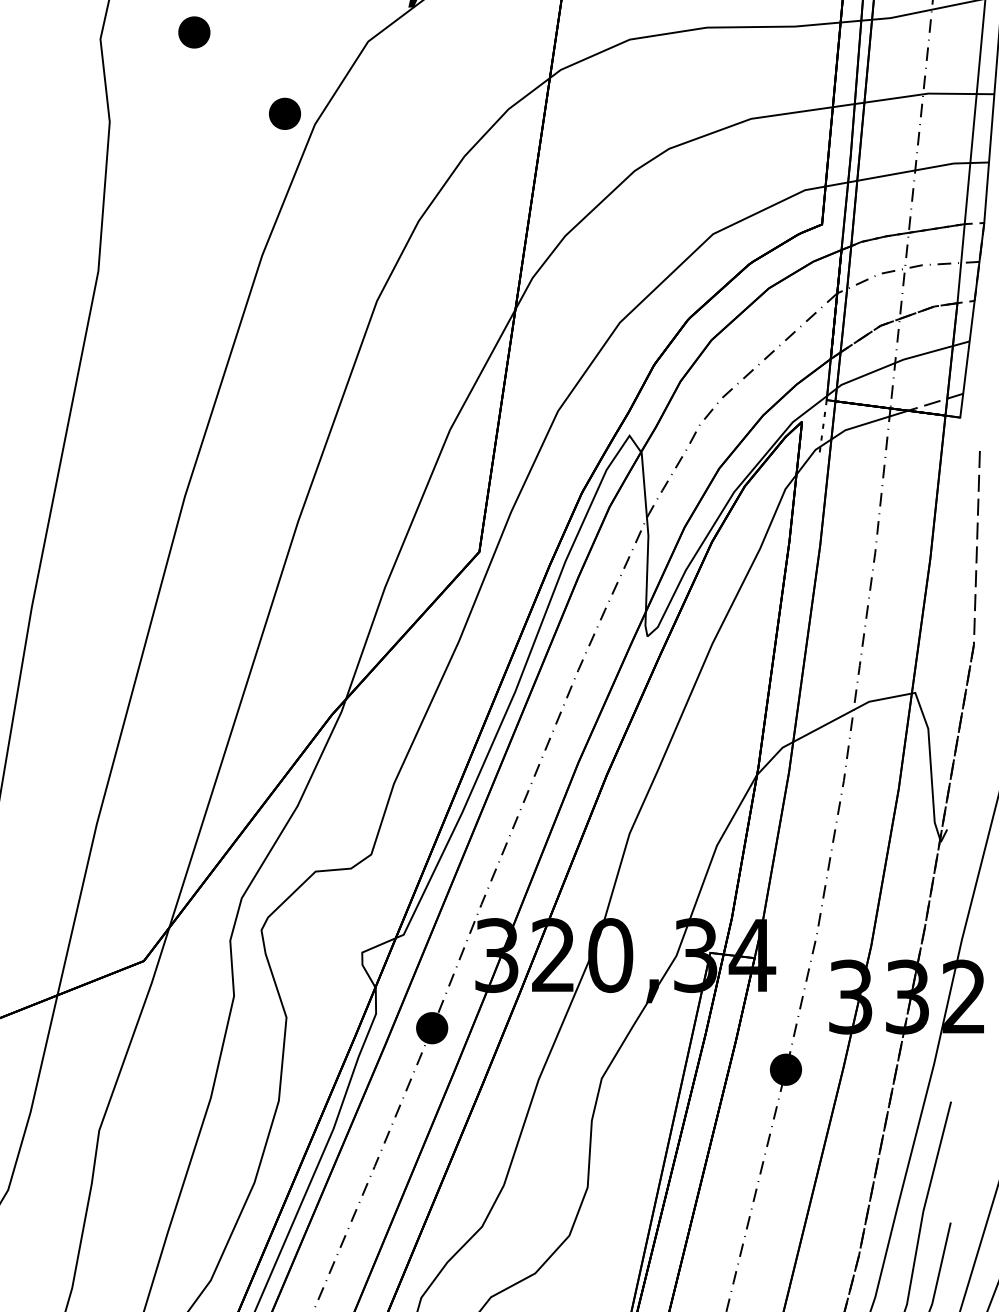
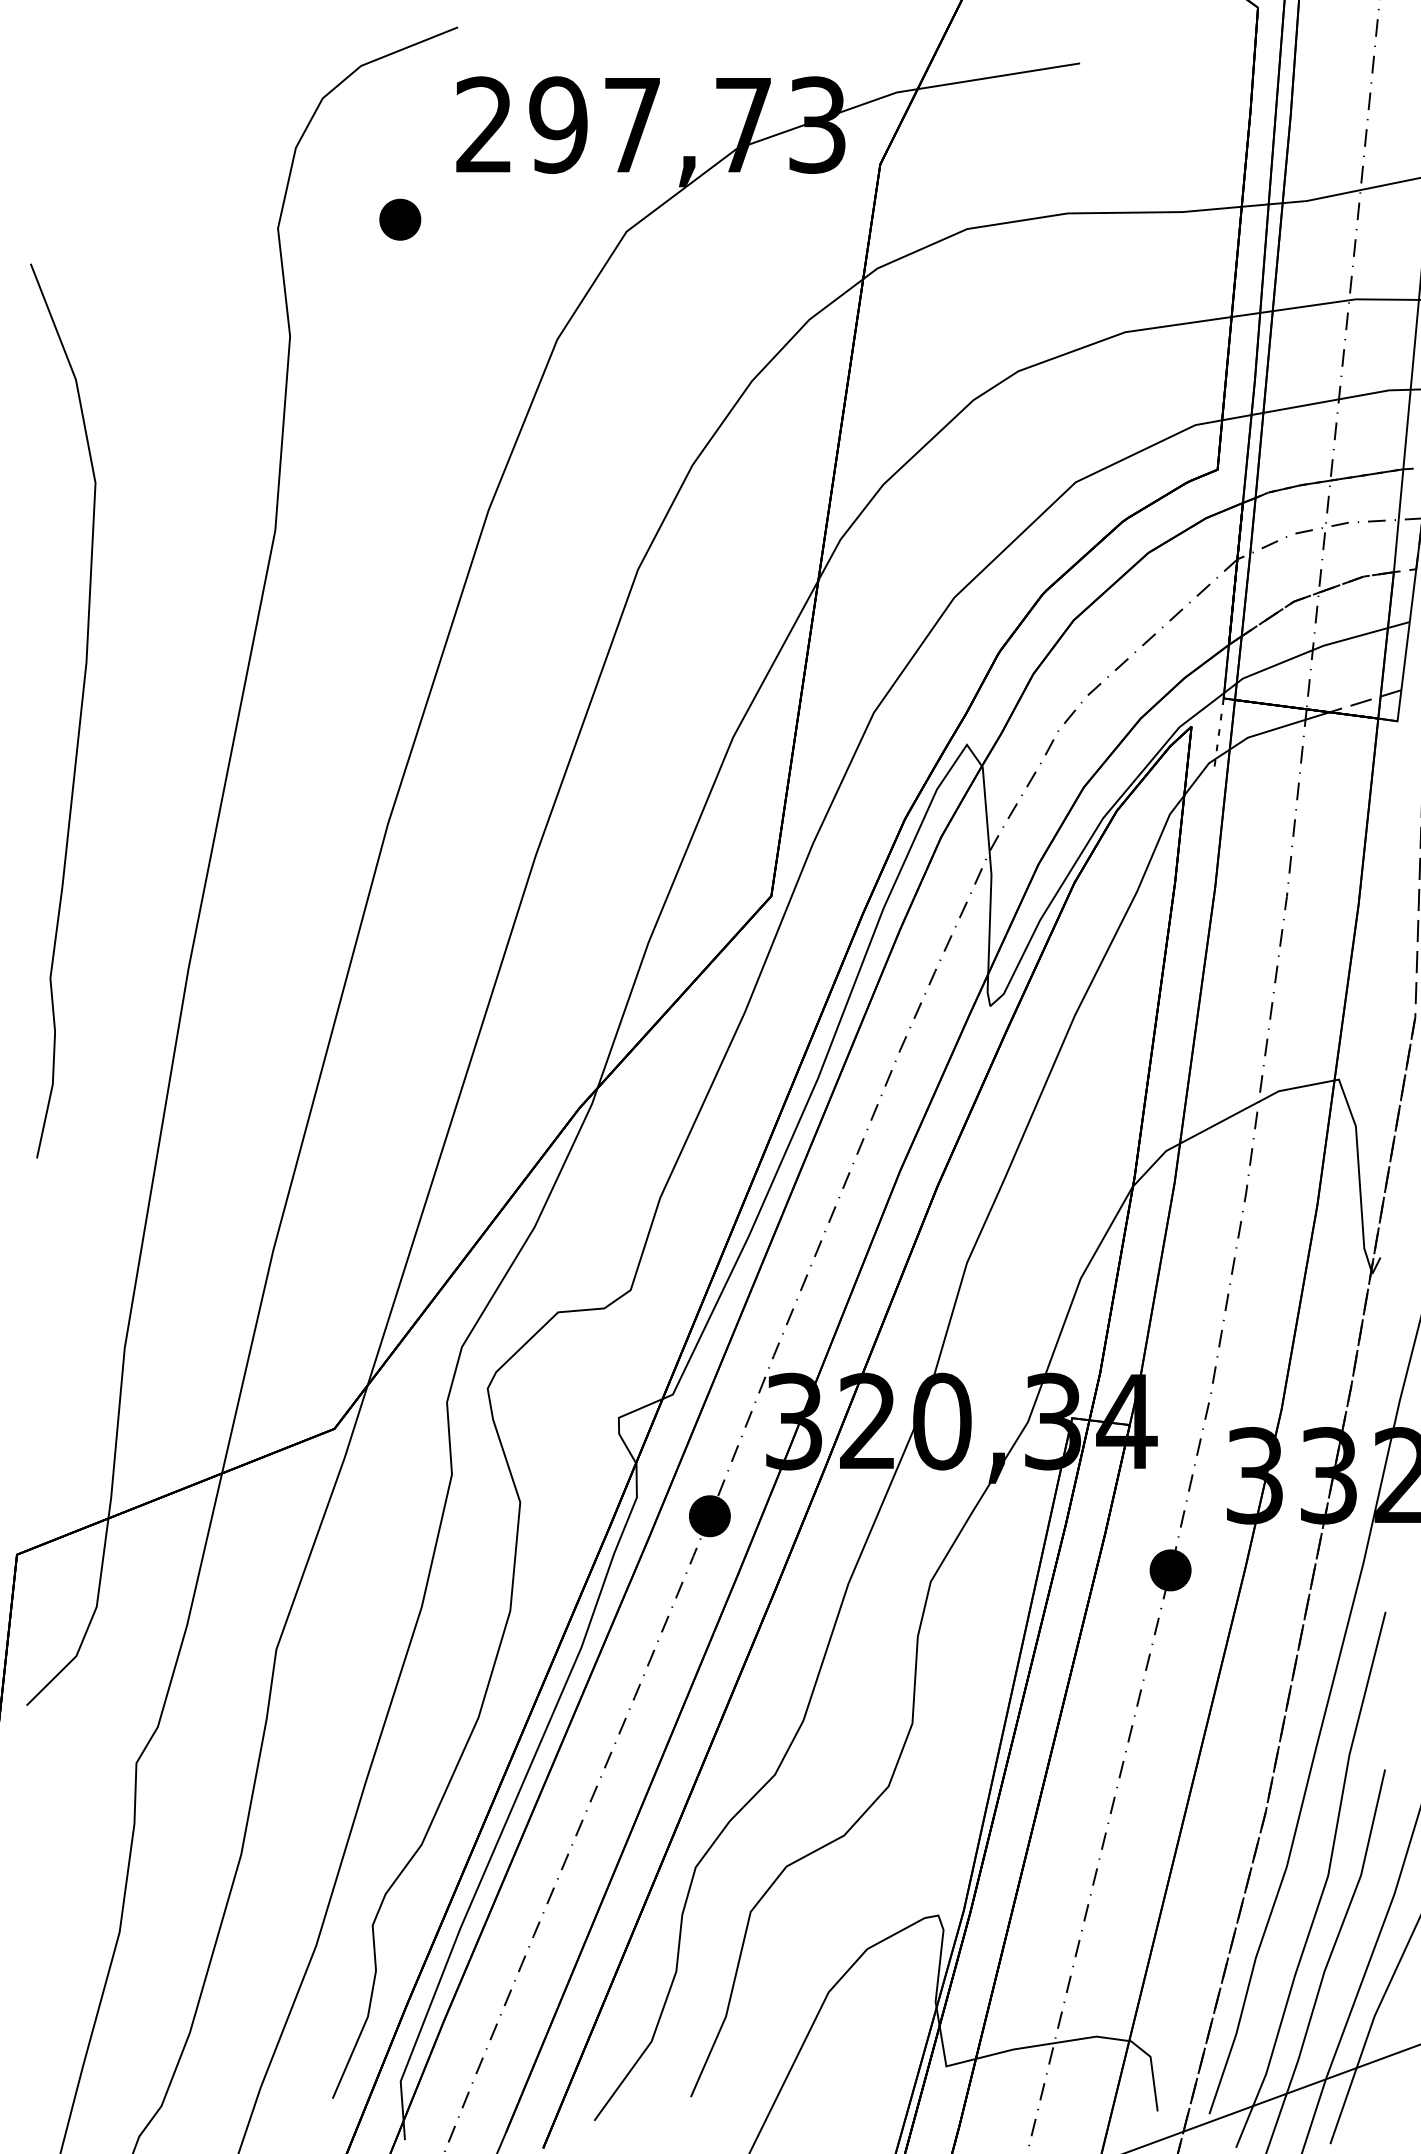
part: (285, 113) -> (518, 325), removed

